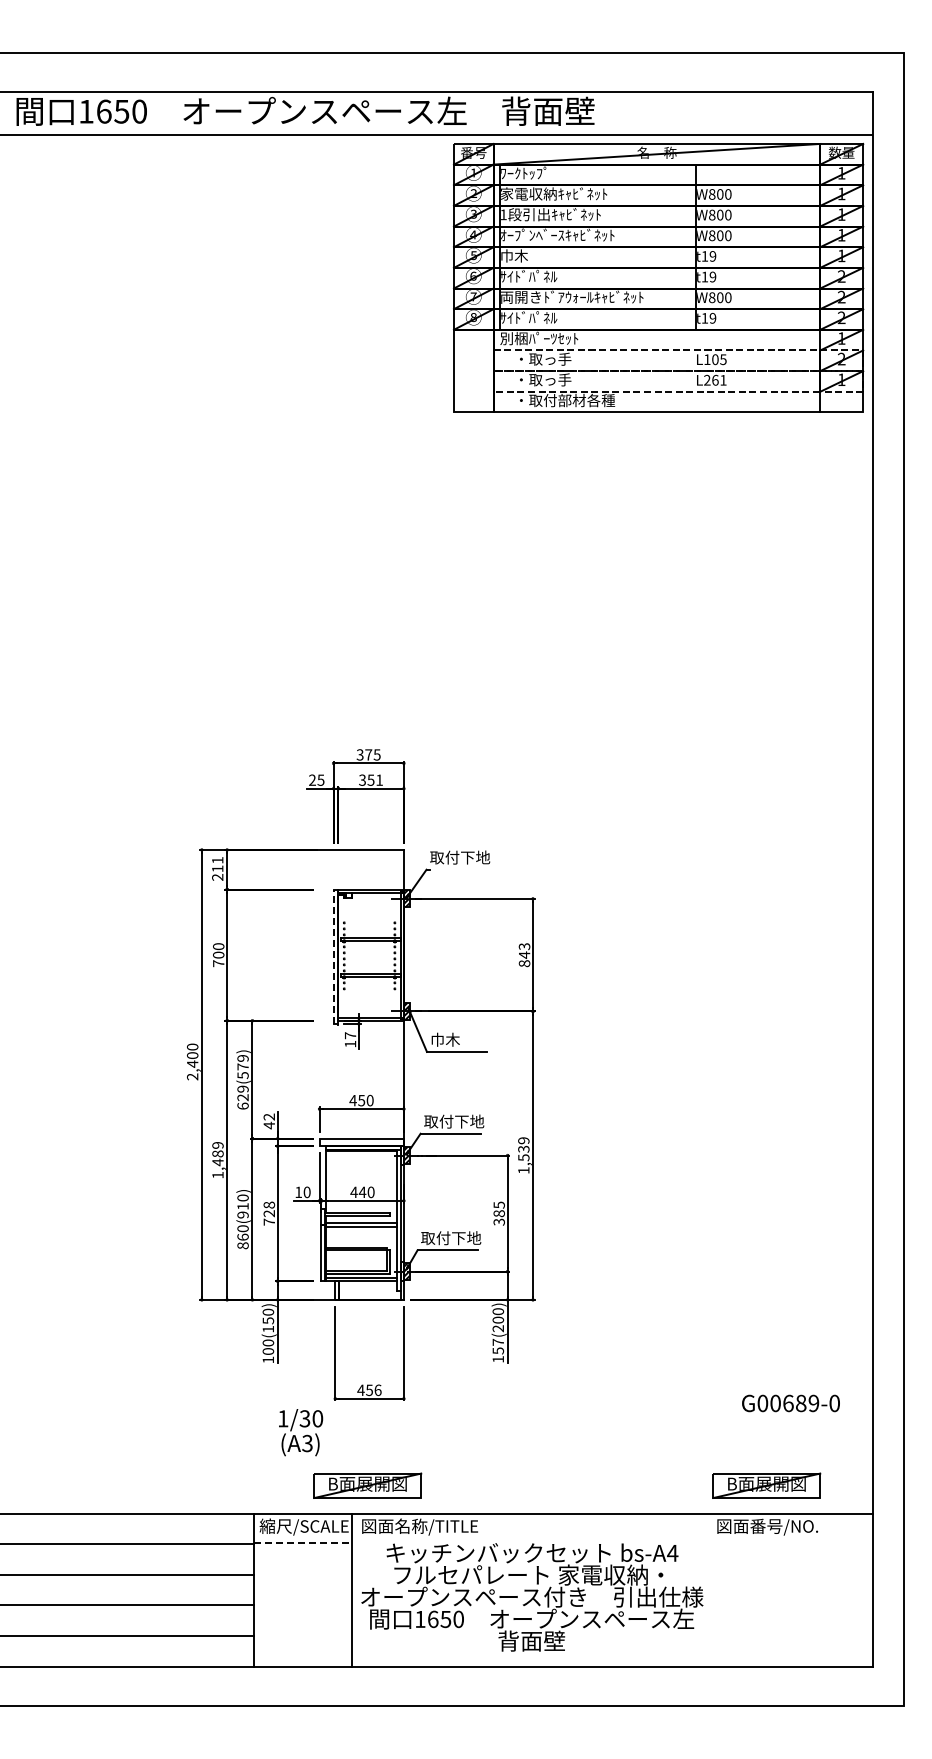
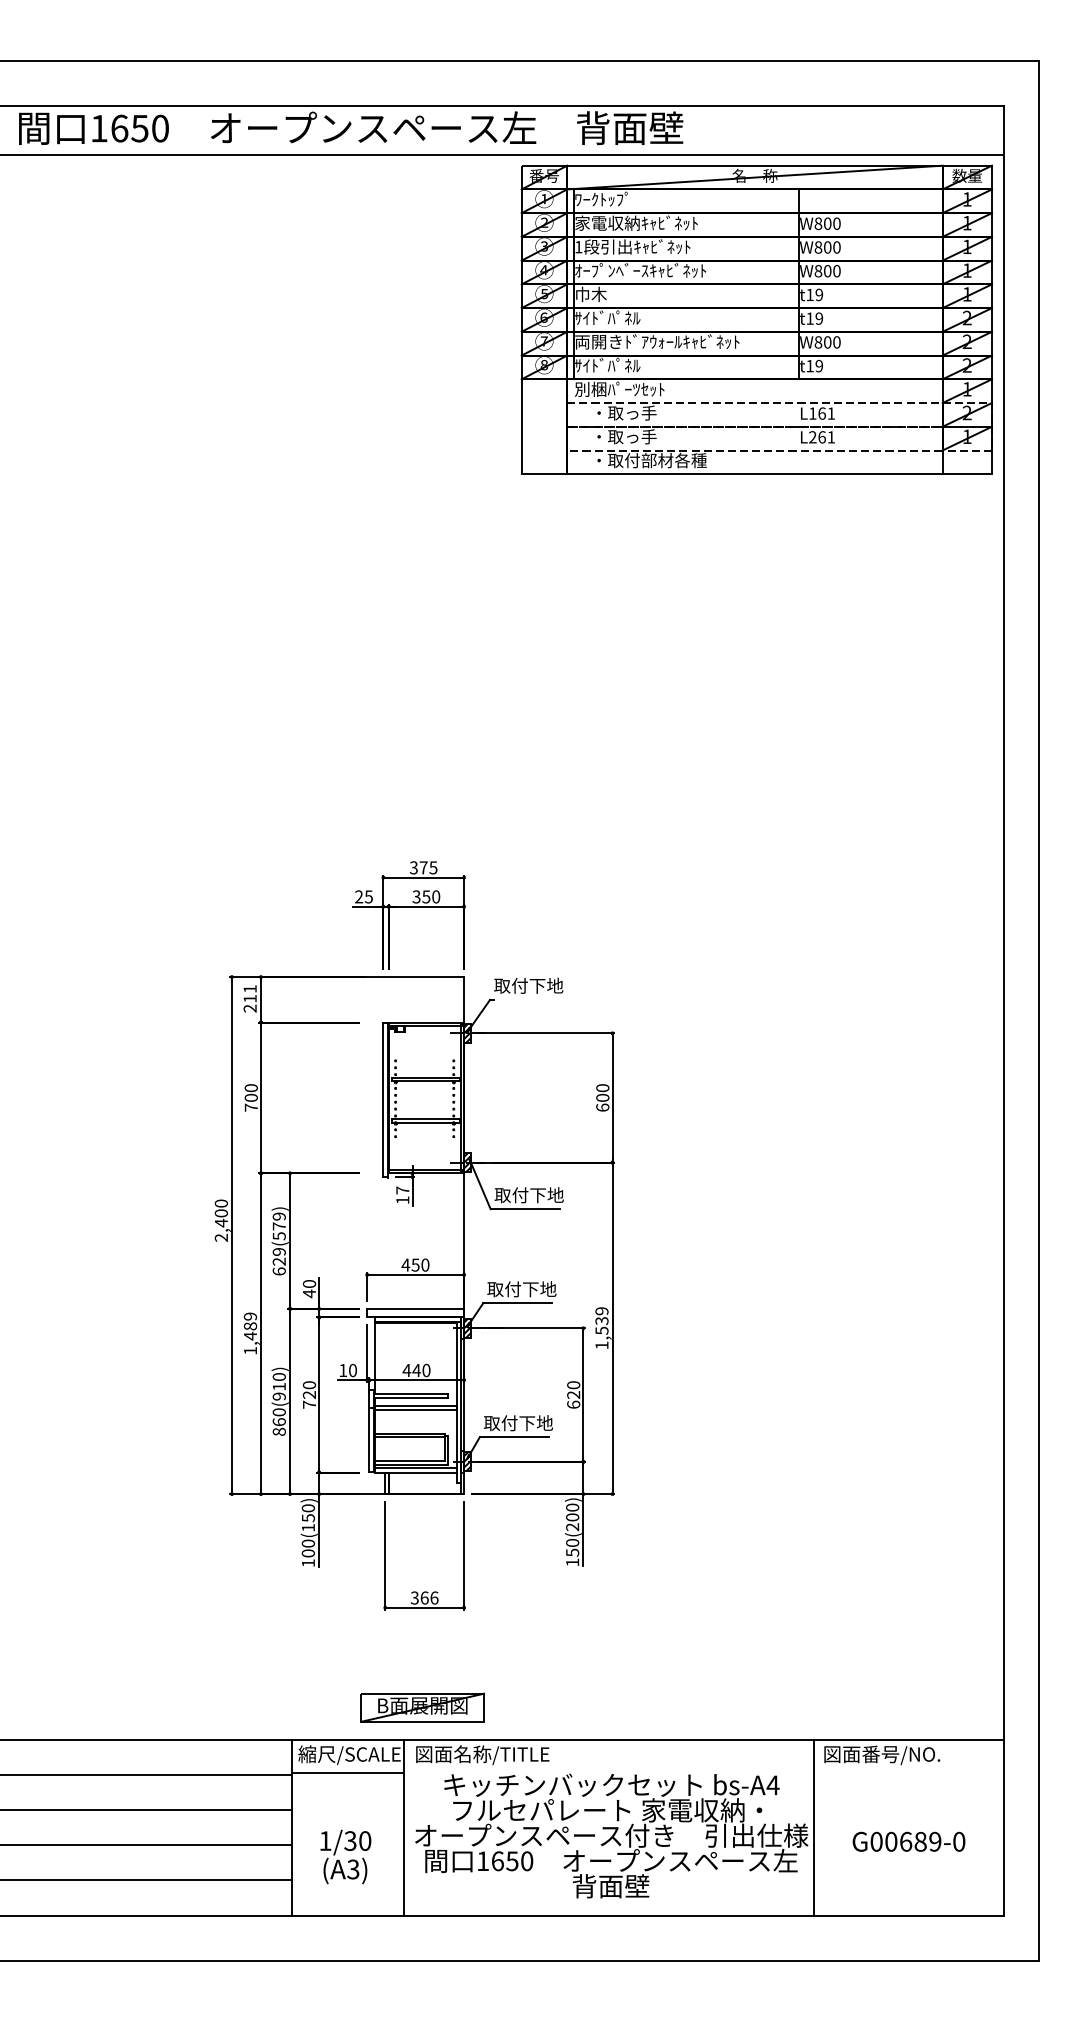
text: (719, 359) -> (826, 413), L105 -> L161
text: (379, 779) -> (436, 896), 351 -> 350
text: (524, 955) -> (602, 1098), 843 -> 600
line: (333, 957) -> (383, 1100), dashed -> solid
text: (460, 1039) -> (529, 1194), 巾木 -> 取付下地
text: (269, 1116) -> (309, 1283), 42 -> 40
text: (269, 1204) -> (309, 1384), 728 -> 720
text: (498, 1213) -> (572, 1394), 385 -> 620
text: (498, 1341) -> (572, 1541), 157(200) -> 150(200)
text: (365, 1390) -> (420, 1598), 456 -> 366
text: (790, 1403) -> (908, 1841), moved
text: (301, 1432) -> (346, 1856), moved
part: (766, 1485) -> (880, 1707), removed
line: (303, 1542) -> (348, 1772), dashed -> solid
line: (708, 1589) -> (814, 1826), added

